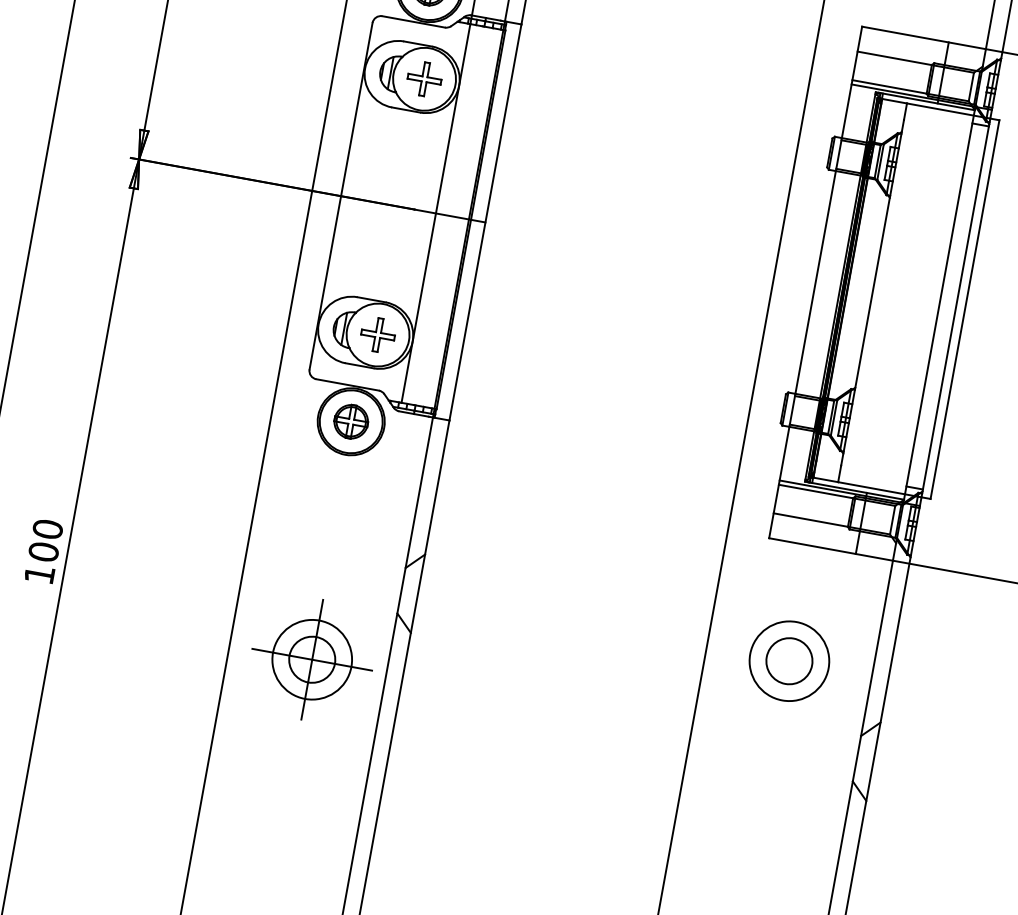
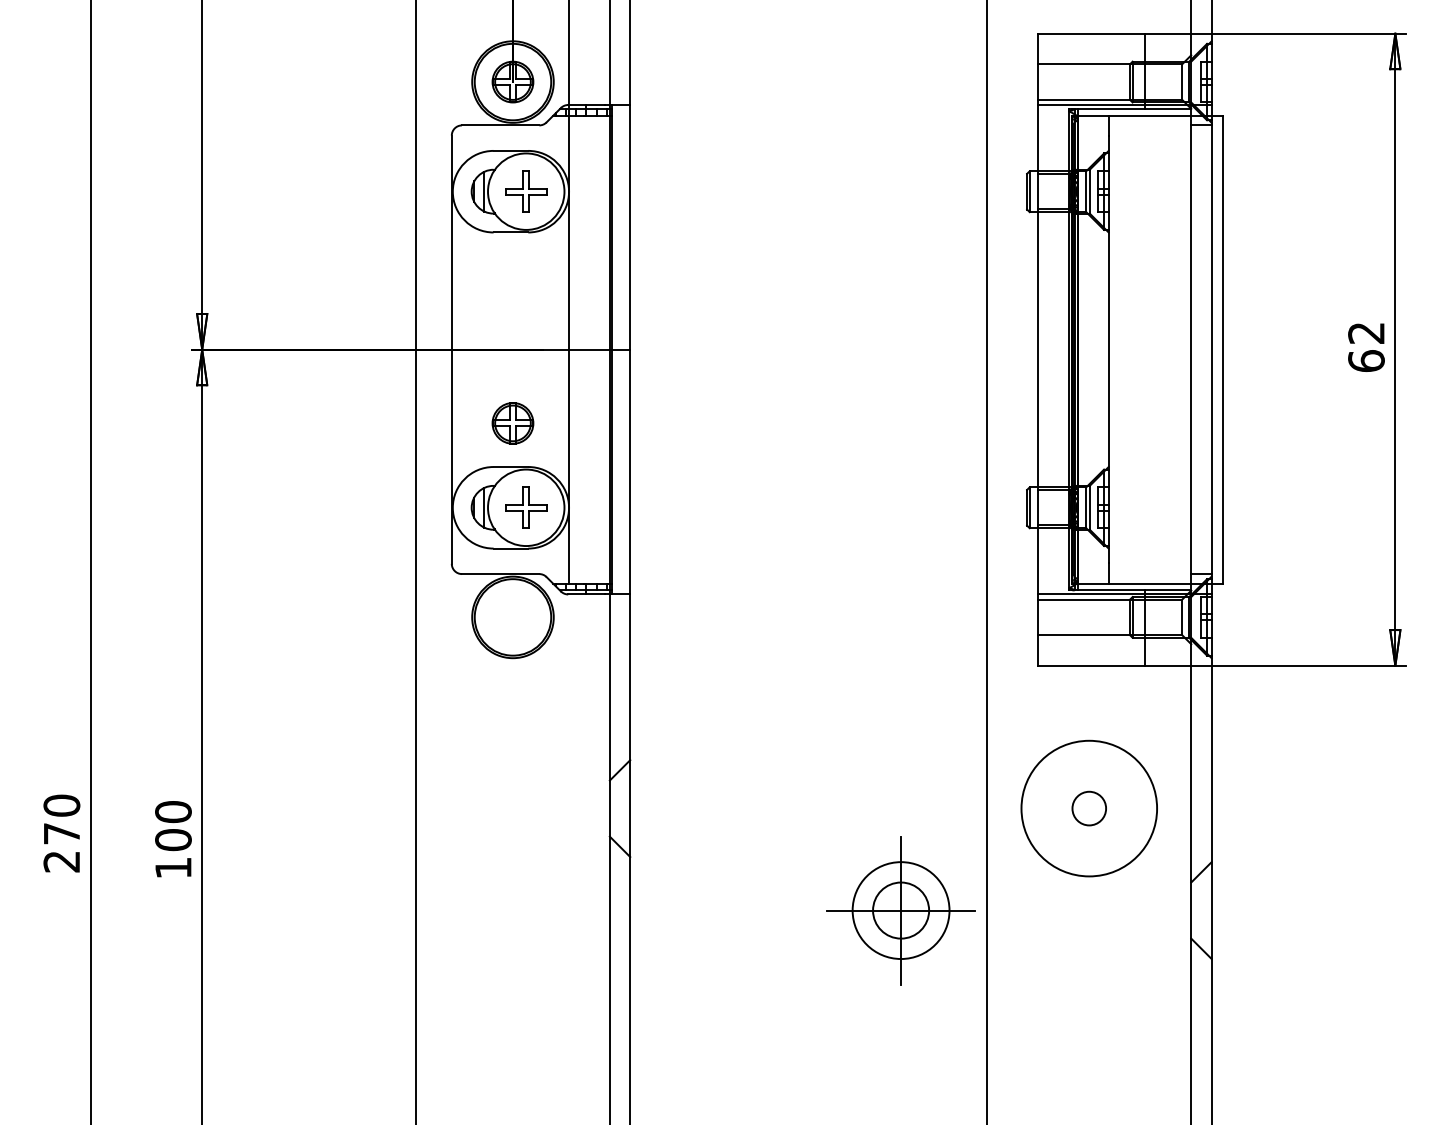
part: (350, 421) -> (512, 423), moved
part: (311, 659) -> (900, 910), moved
circle: (788, 661) -> (1088, 808), size x1.4
circle: (789, 661) -> (1089, 808), size x0.6

